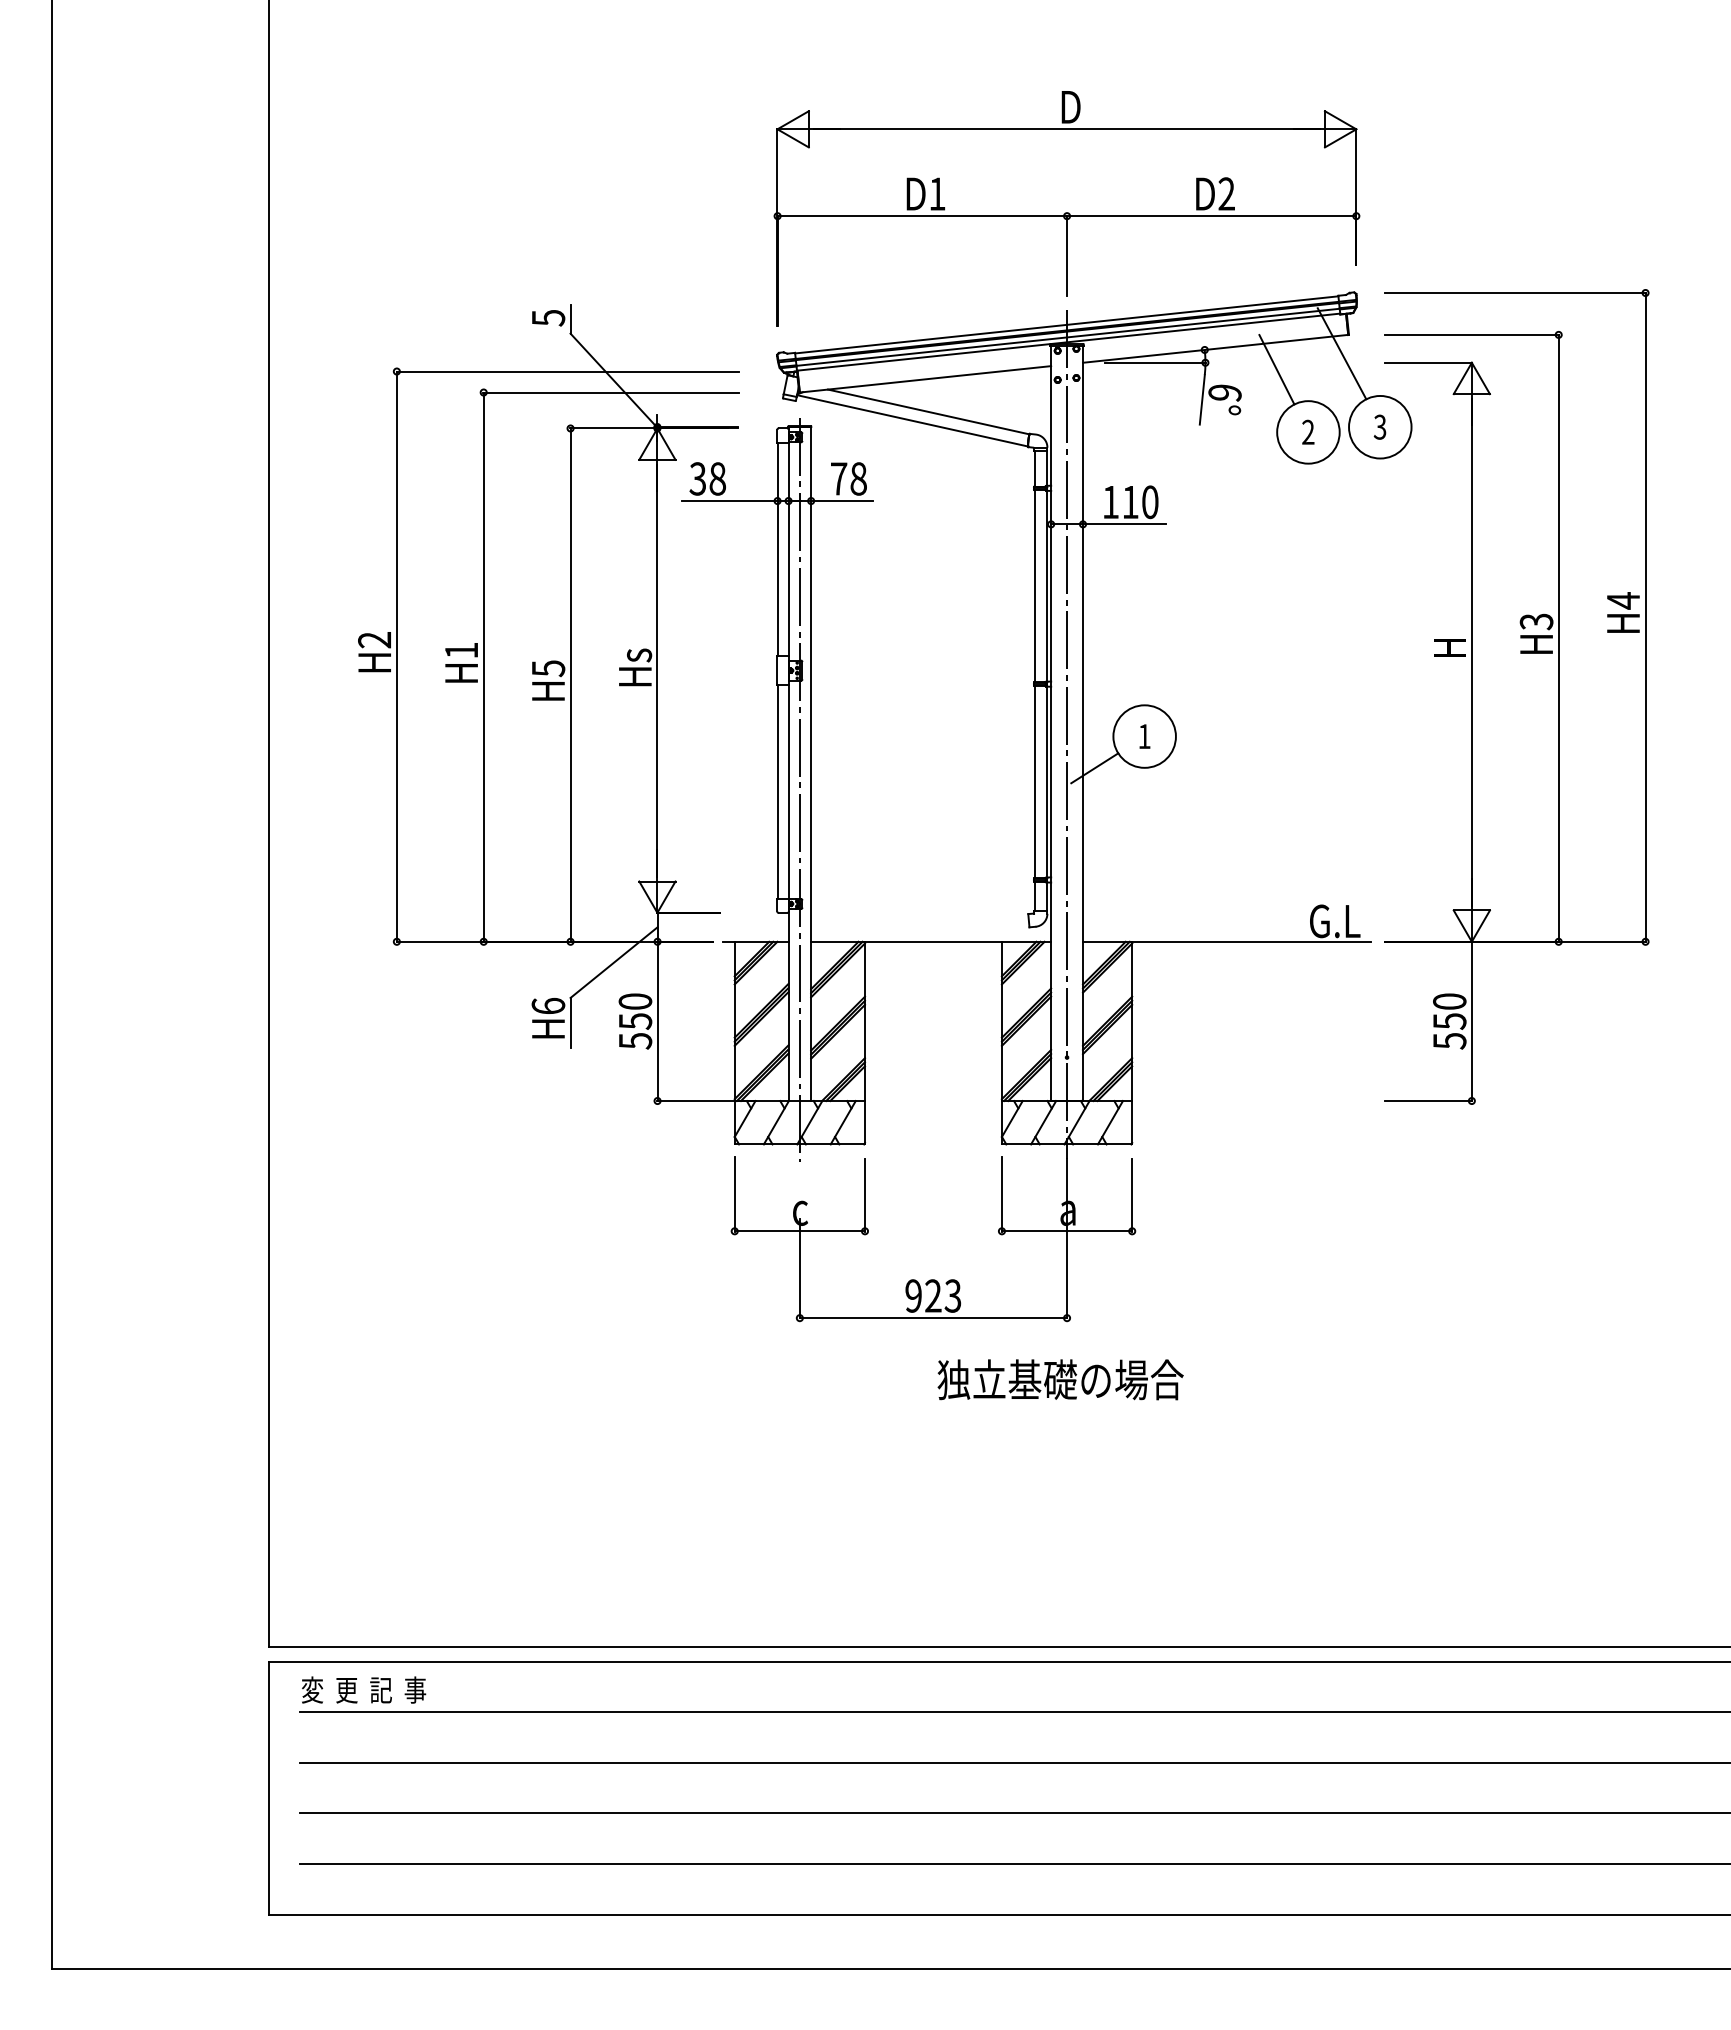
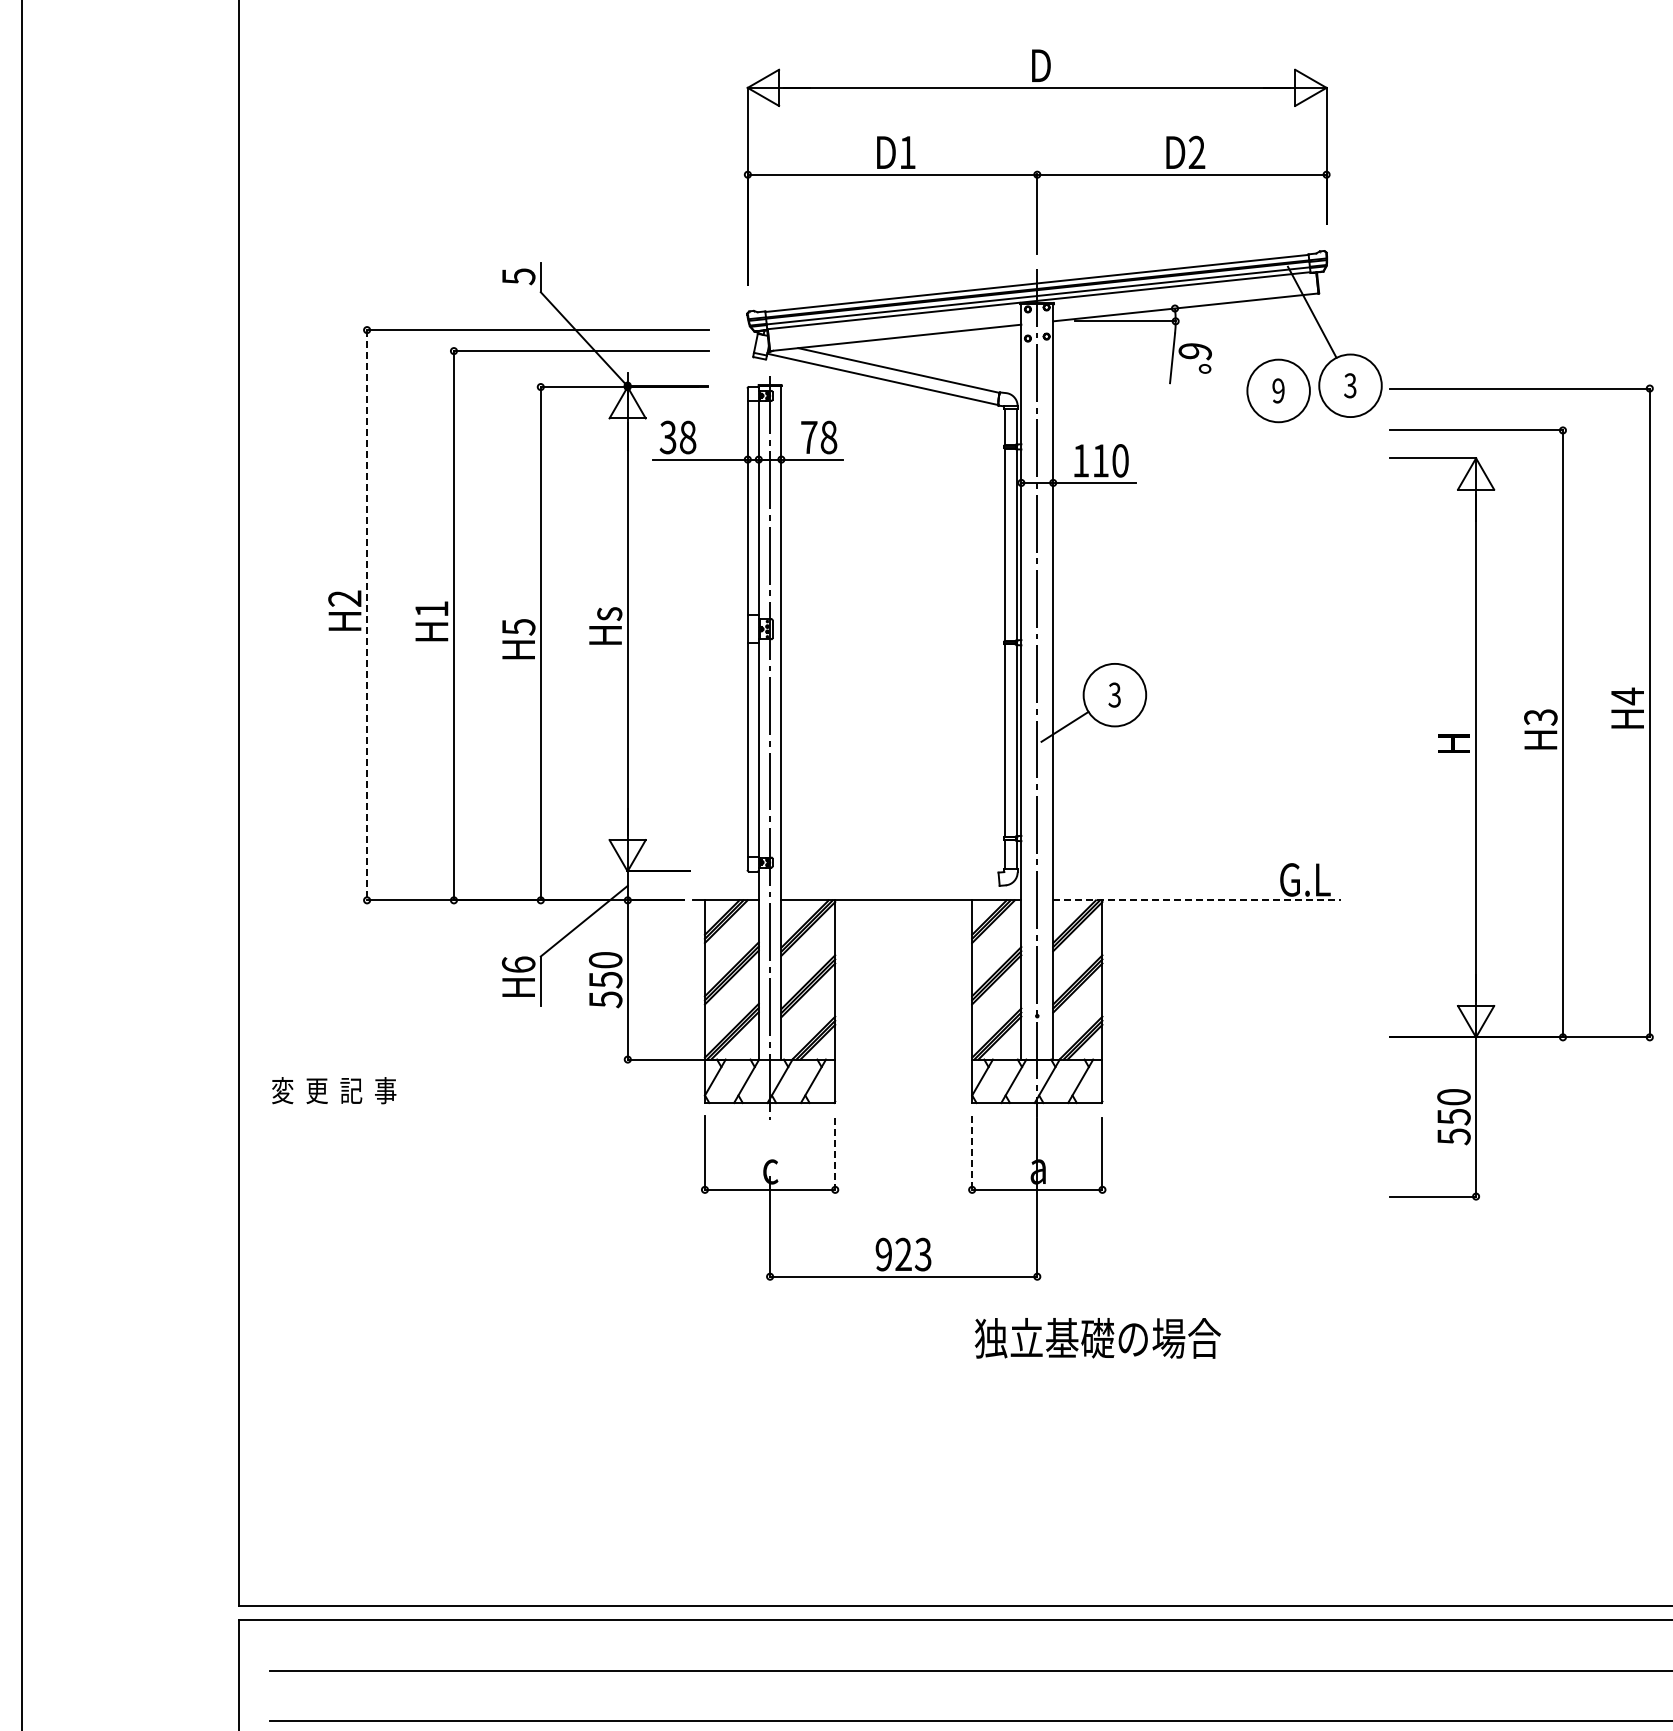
line: (1276, 369) -> (1246, 328), removed
text: (1308, 432) -> (1278, 391), 2 -> 9
line: (396, 657) -> (366, 616), solid -> dashed
part: (1558, 696) -> (1562, 792), moved
text: (1144, 736) -> (1114, 695), 1 -> 3
line: (1226, 941) -> (1196, 900), solid -> dashed
line: (1001, 1194) -> (971, 1153), solid -> dashed
line: (864, 1195) -> (834, 1154), solid -> dashed
text: (1060, 1379) -> (1097, 1338), moved
text: (364, 1689) -> (334, 1090), moved

